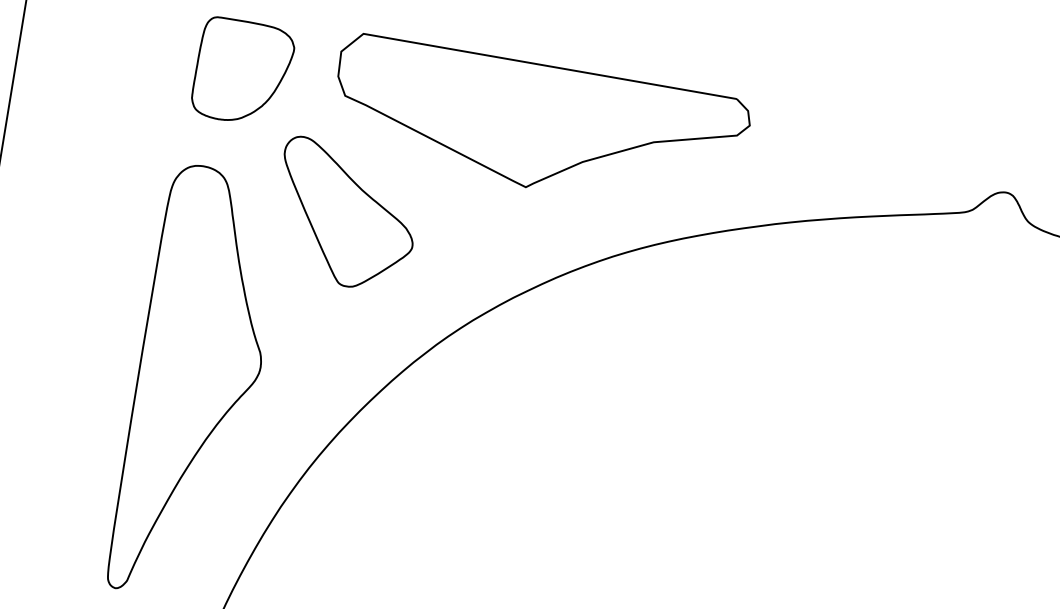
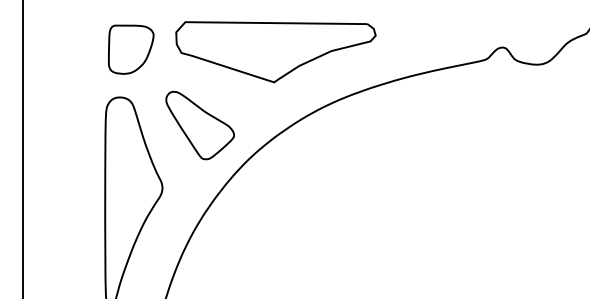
part: (344, 214) -> (199, 125), moved

